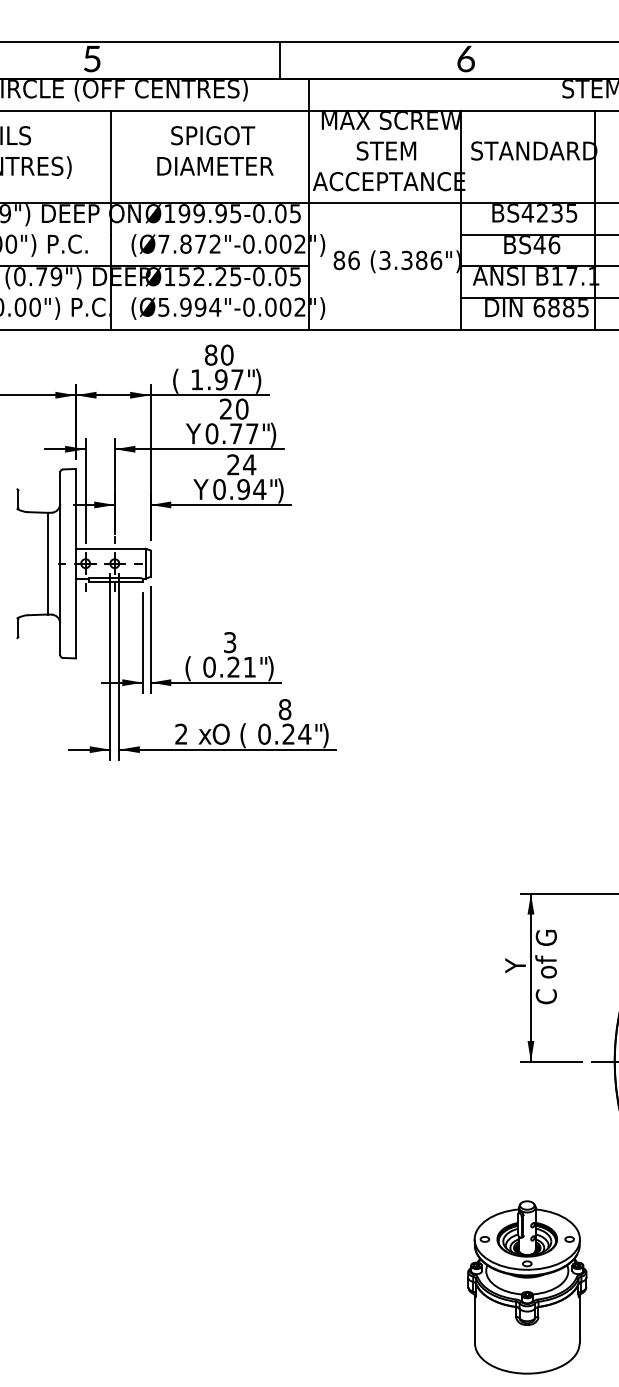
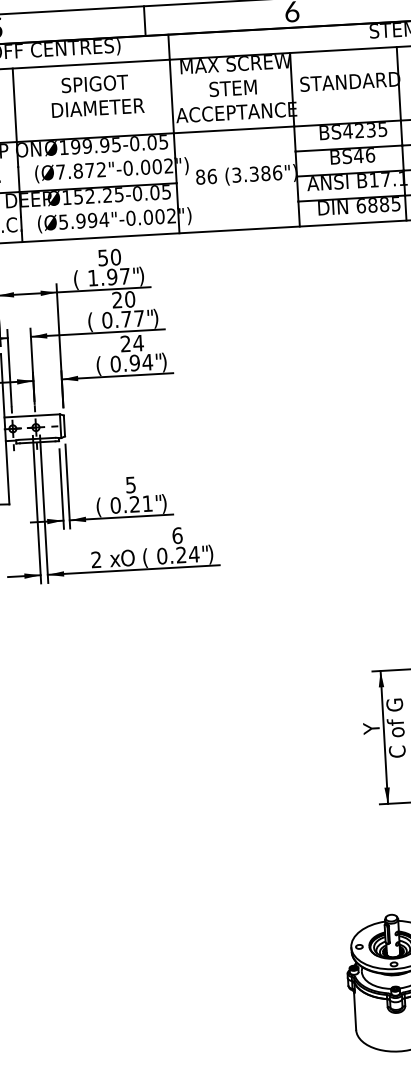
text: (210, 354) -> (102, 257), 80 -> 50
text: (193, 434) -> (92, 321), Y -> (
text: (200, 490) -> (100, 365), Y -> (
text: (230, 642) -> (131, 484), 3 -> 5
text: (284, 709) -> (177, 535), 8 -> 6

